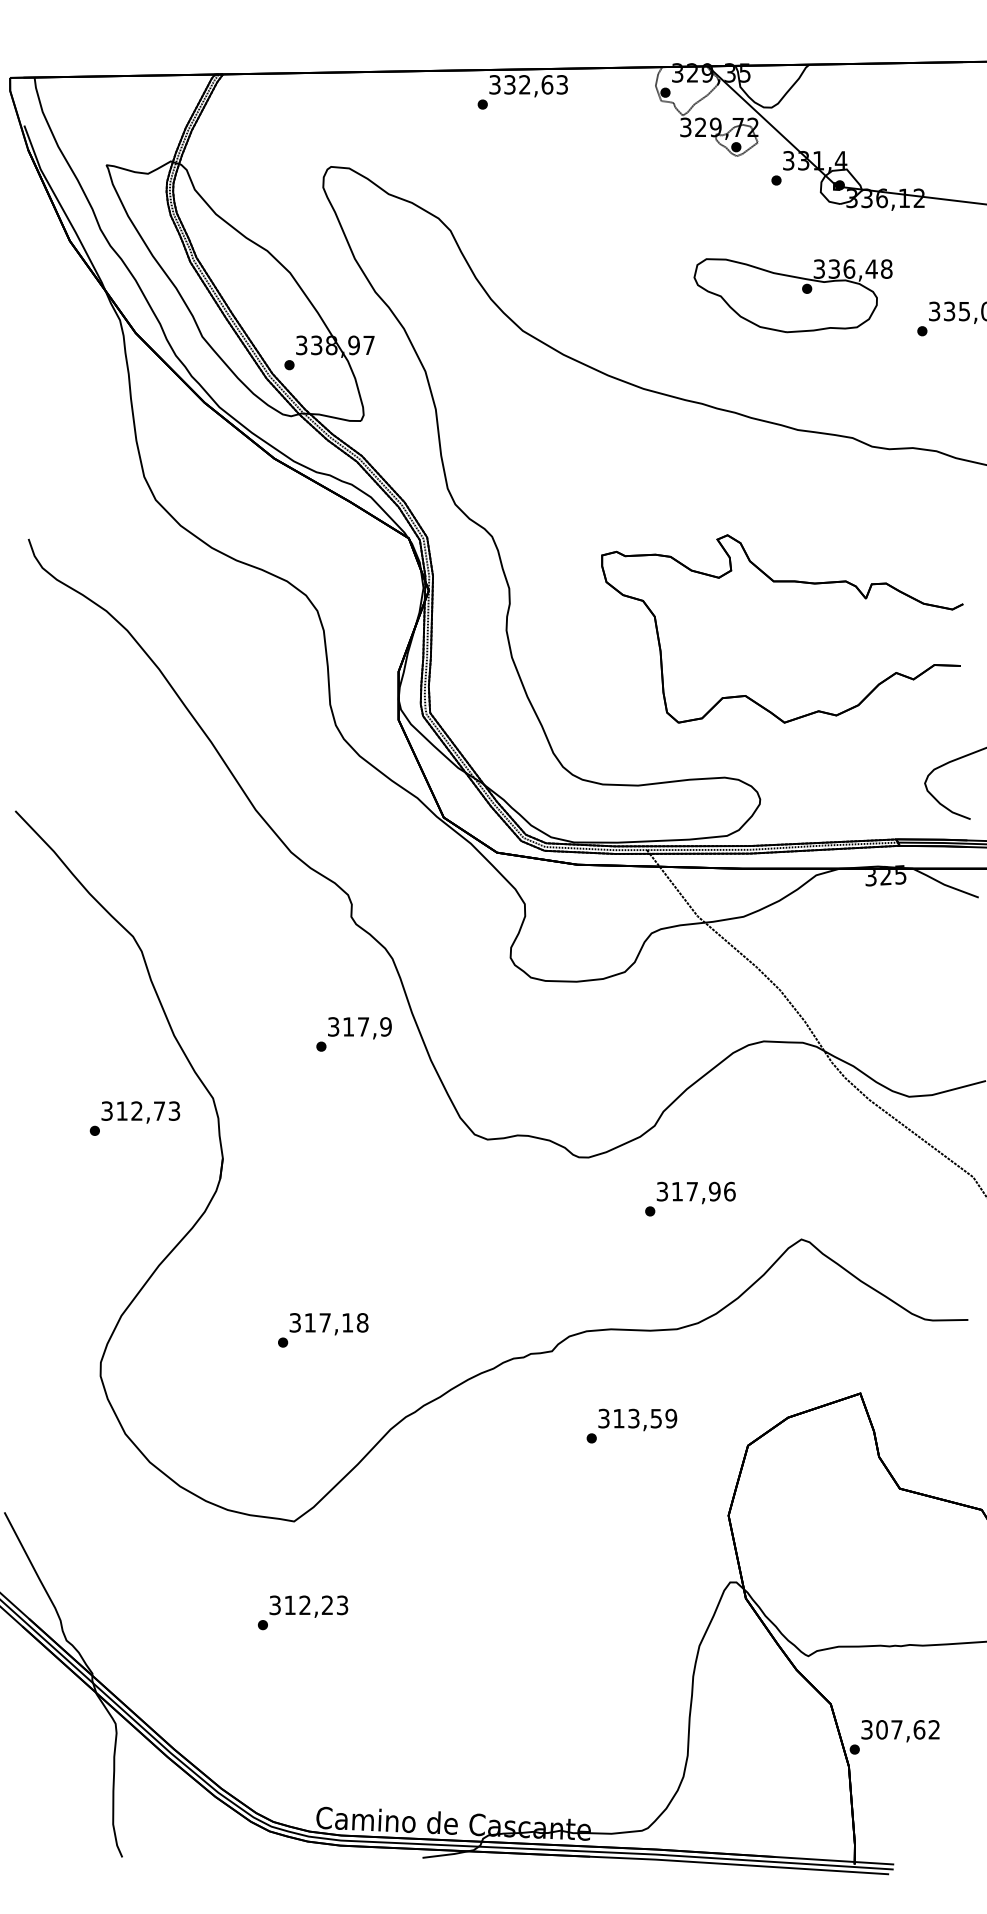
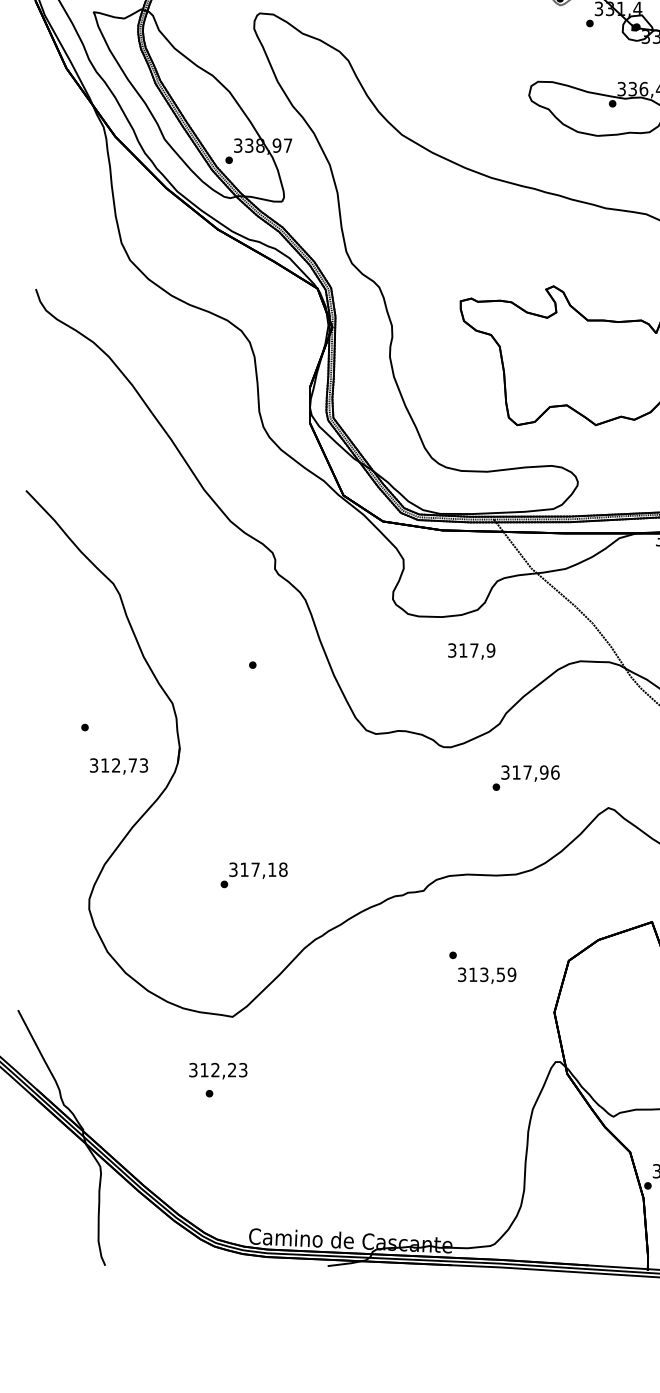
text: (359, 1028) -> (471, 651), moved
text: (140, 1112) -> (118, 766), moved
text: (637, 1419) -> (486, 975), moved
text: (308, 1606) -> (218, 1071), moved

